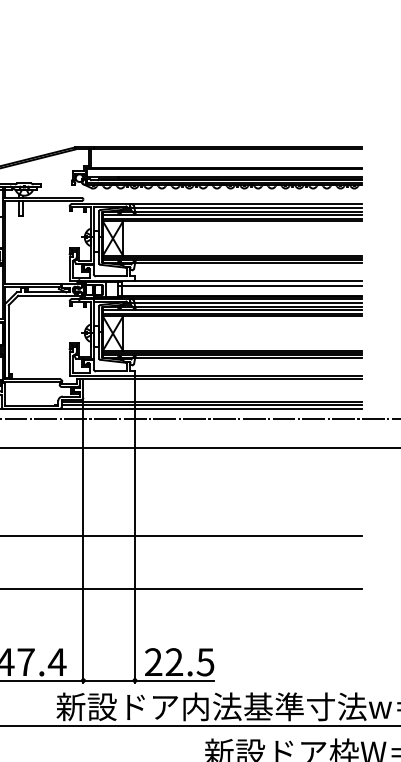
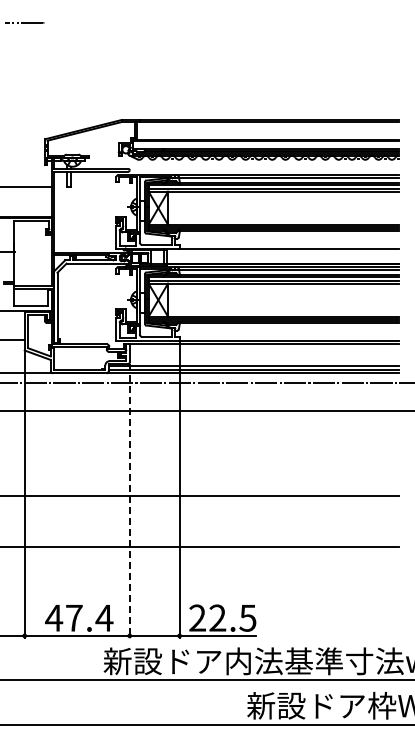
line: (240, 286) -> (281, 254), removed
line: (83, 541) -> (129, 501), solid -> dashed

